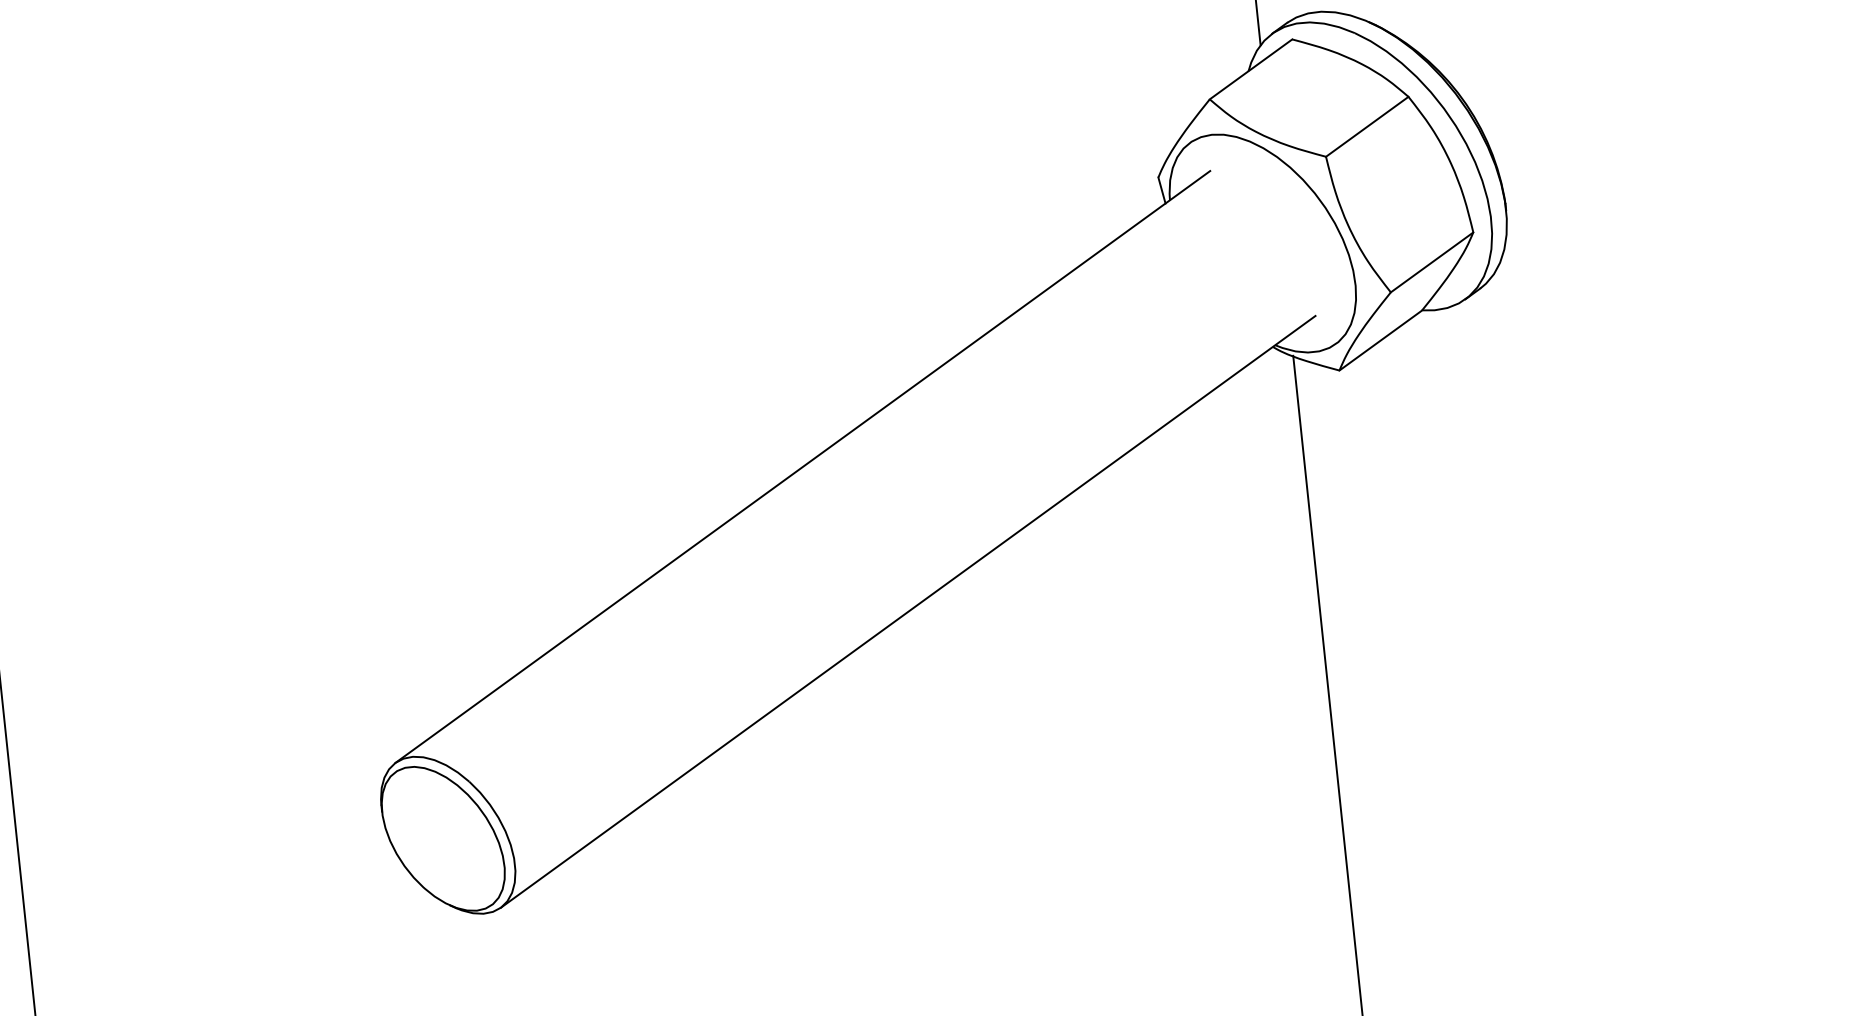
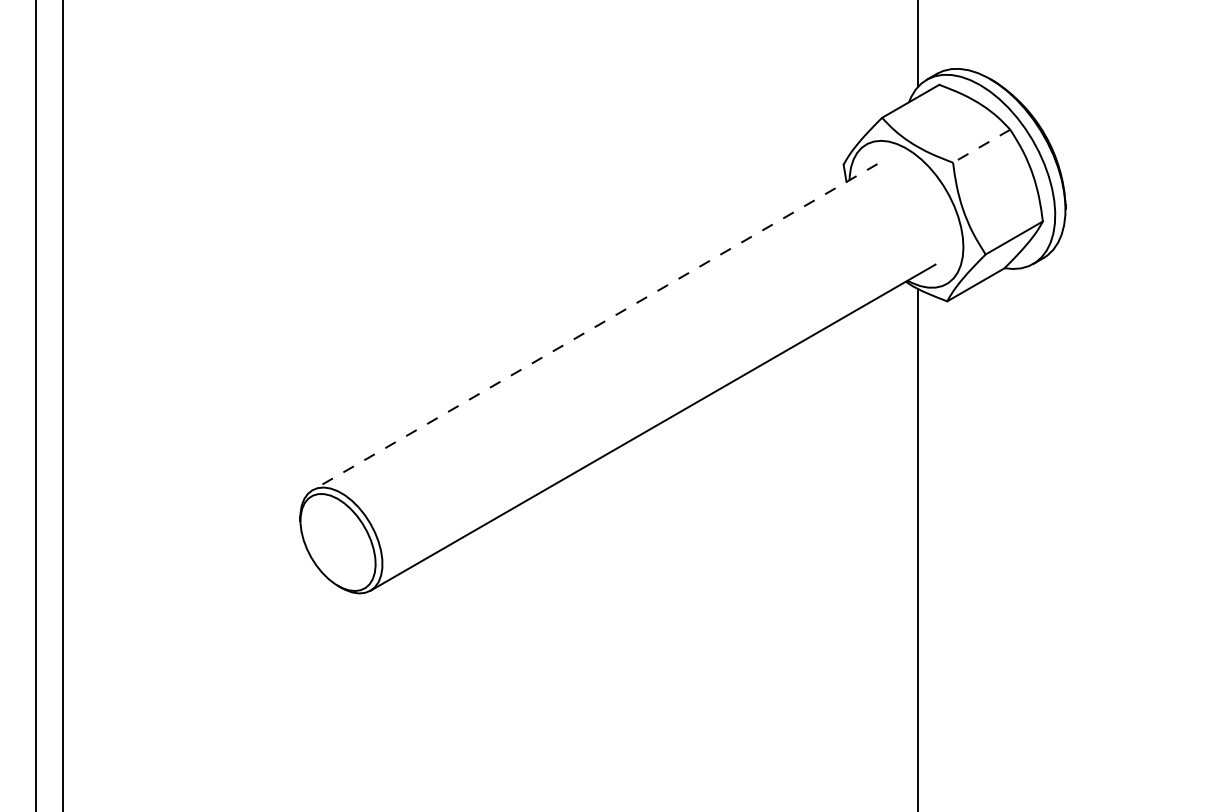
line: (1367, 127) -> (981, 146), solid -> dashed
line: (802, 467) -> (594, 327), solid -> dashed

